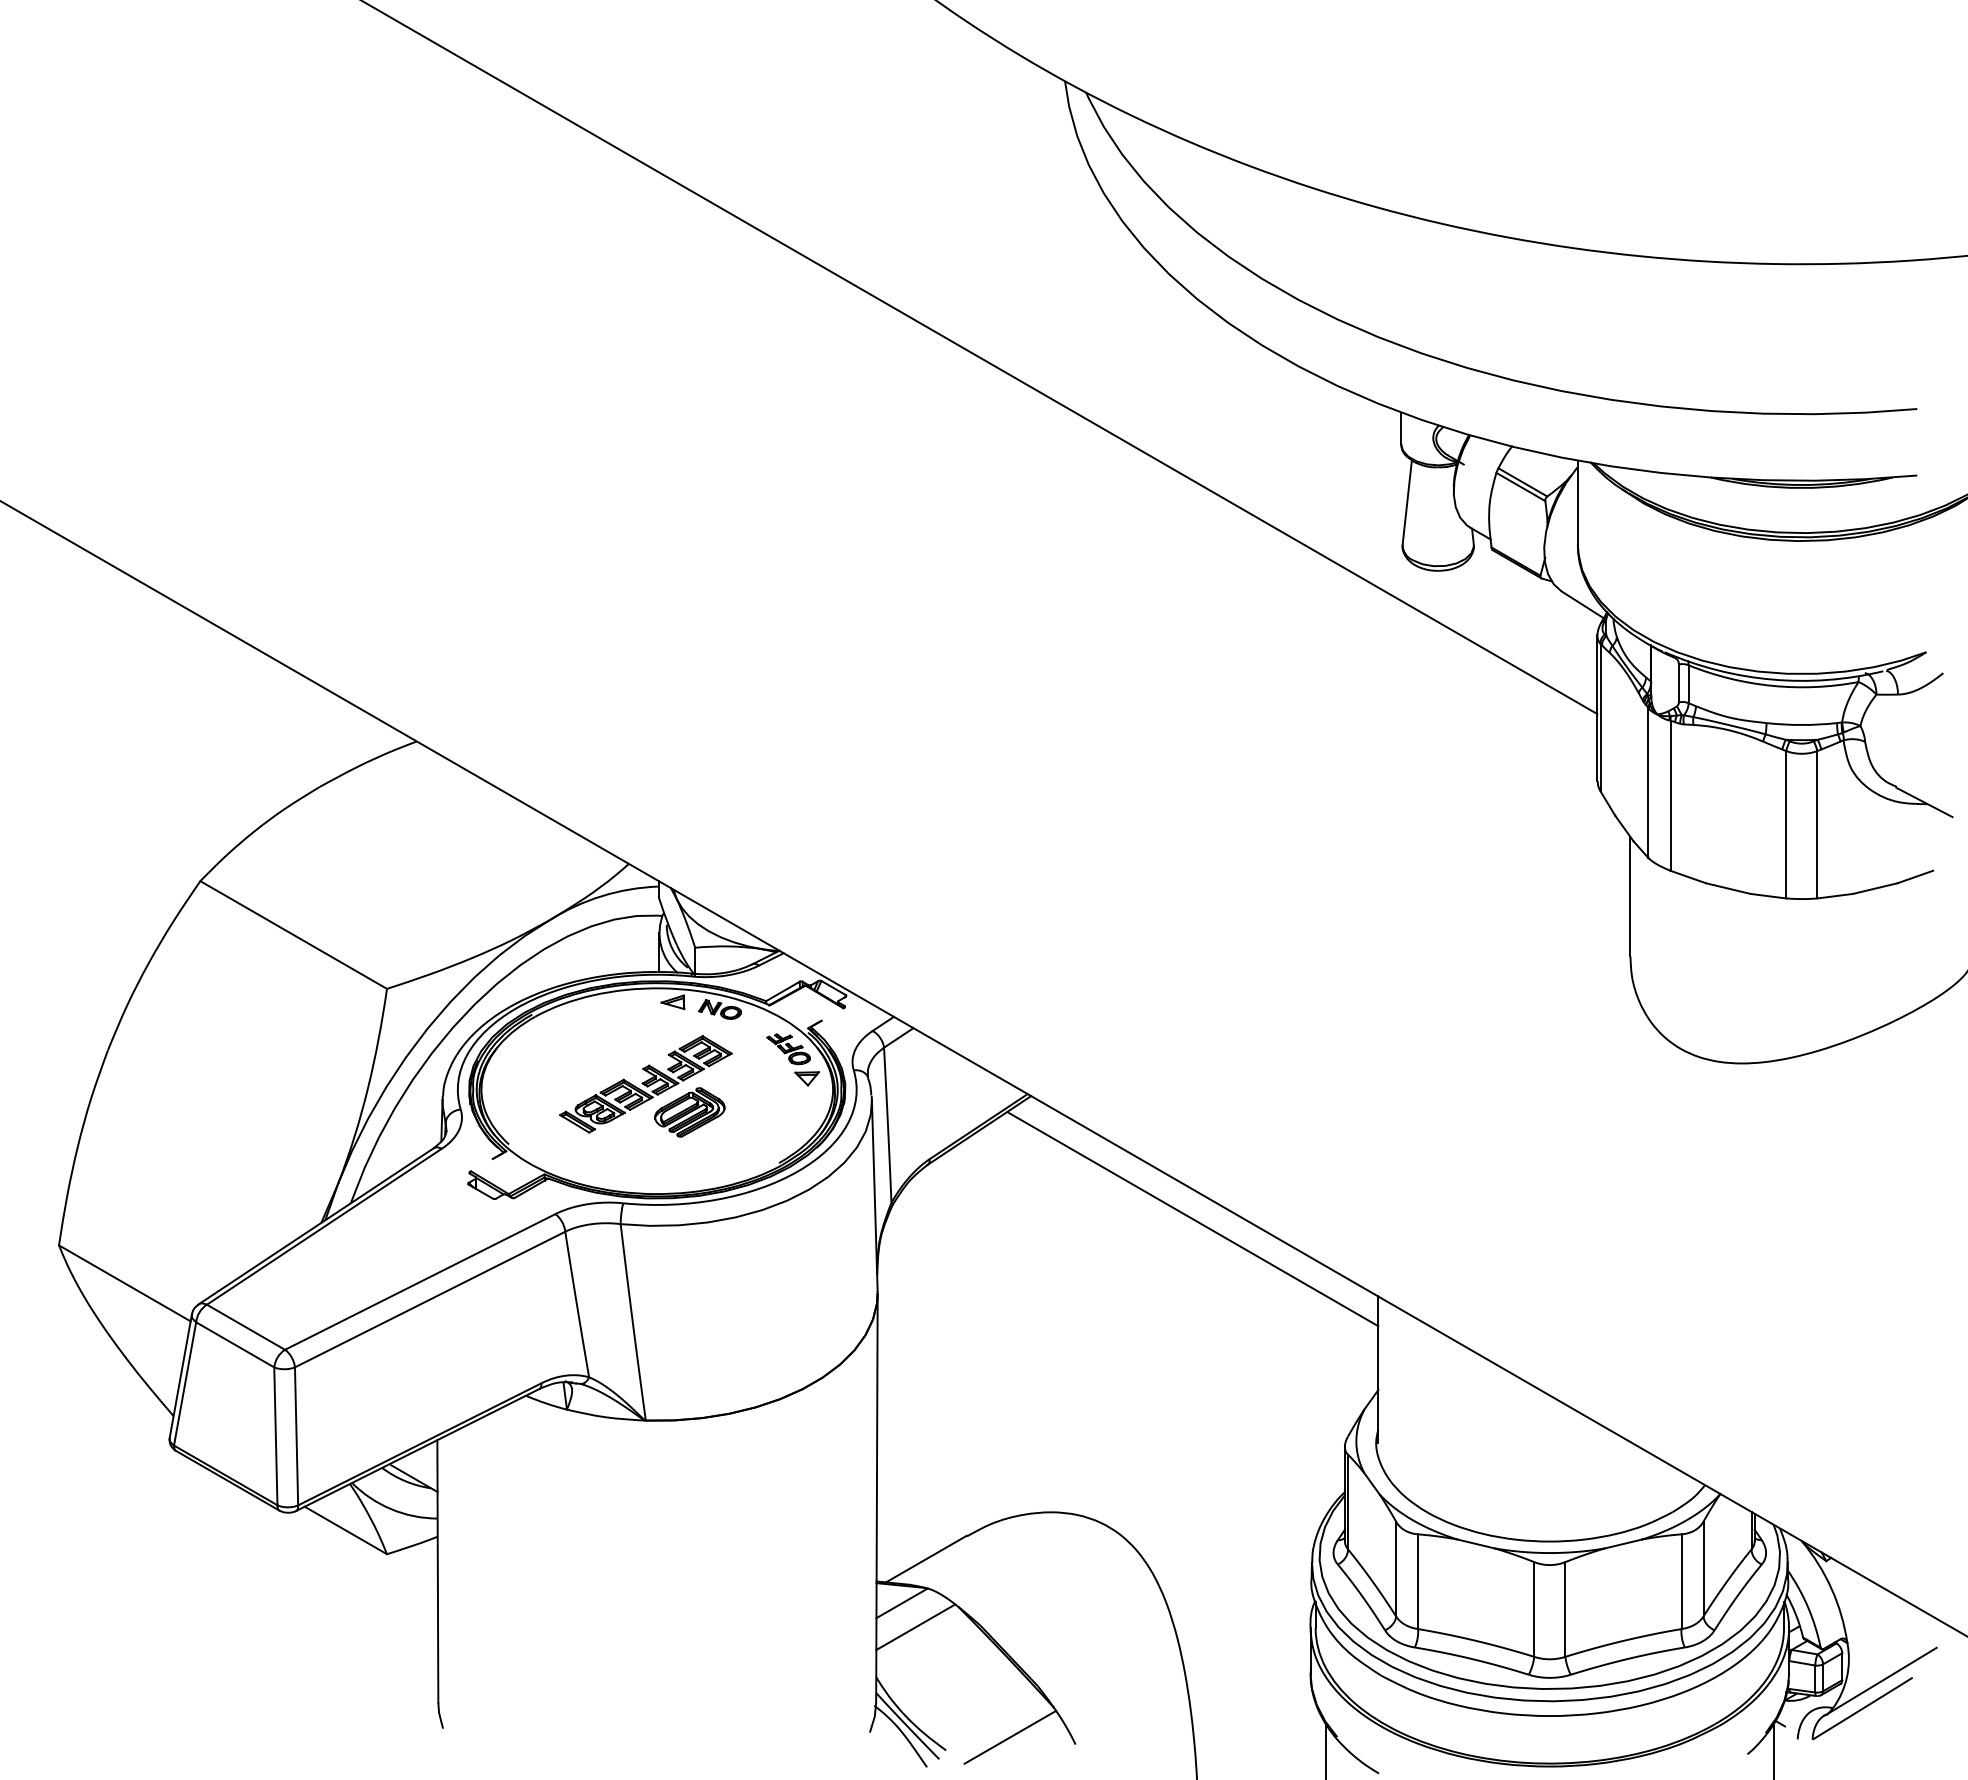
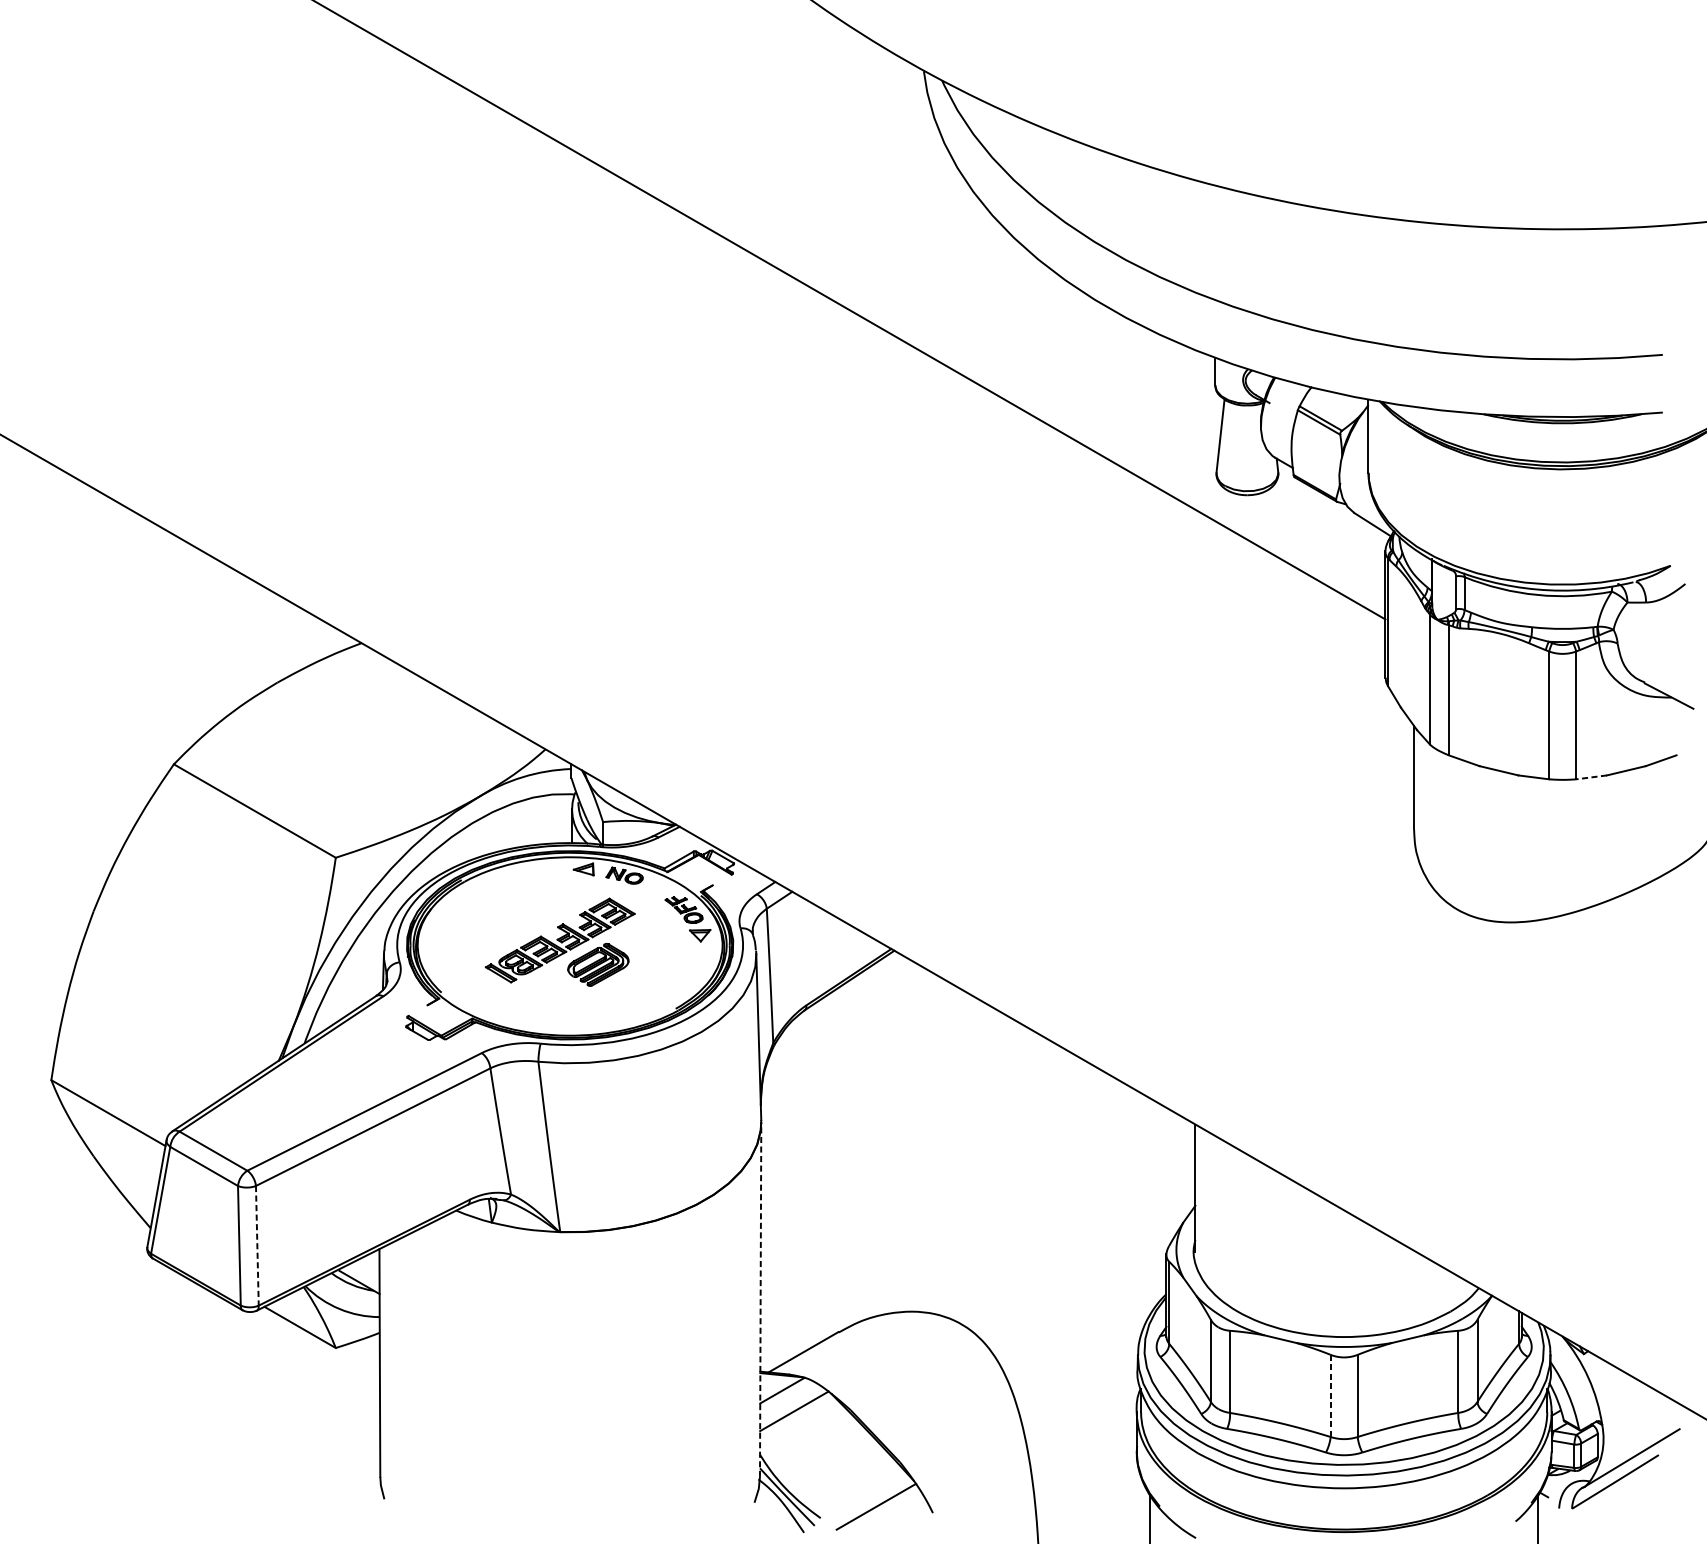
line: (1835, 896) -> (1591, 777), solid -> dashed
line: (1192, 1219) -> (1034, 1057), removed
line: (296, 1436) -> (257, 1245), solid -> dashed
line: (876, 1497) -> (760, 1298), solid -> dashed
line: (1534, 1608) -> (1330, 1395), solid -> dashed

